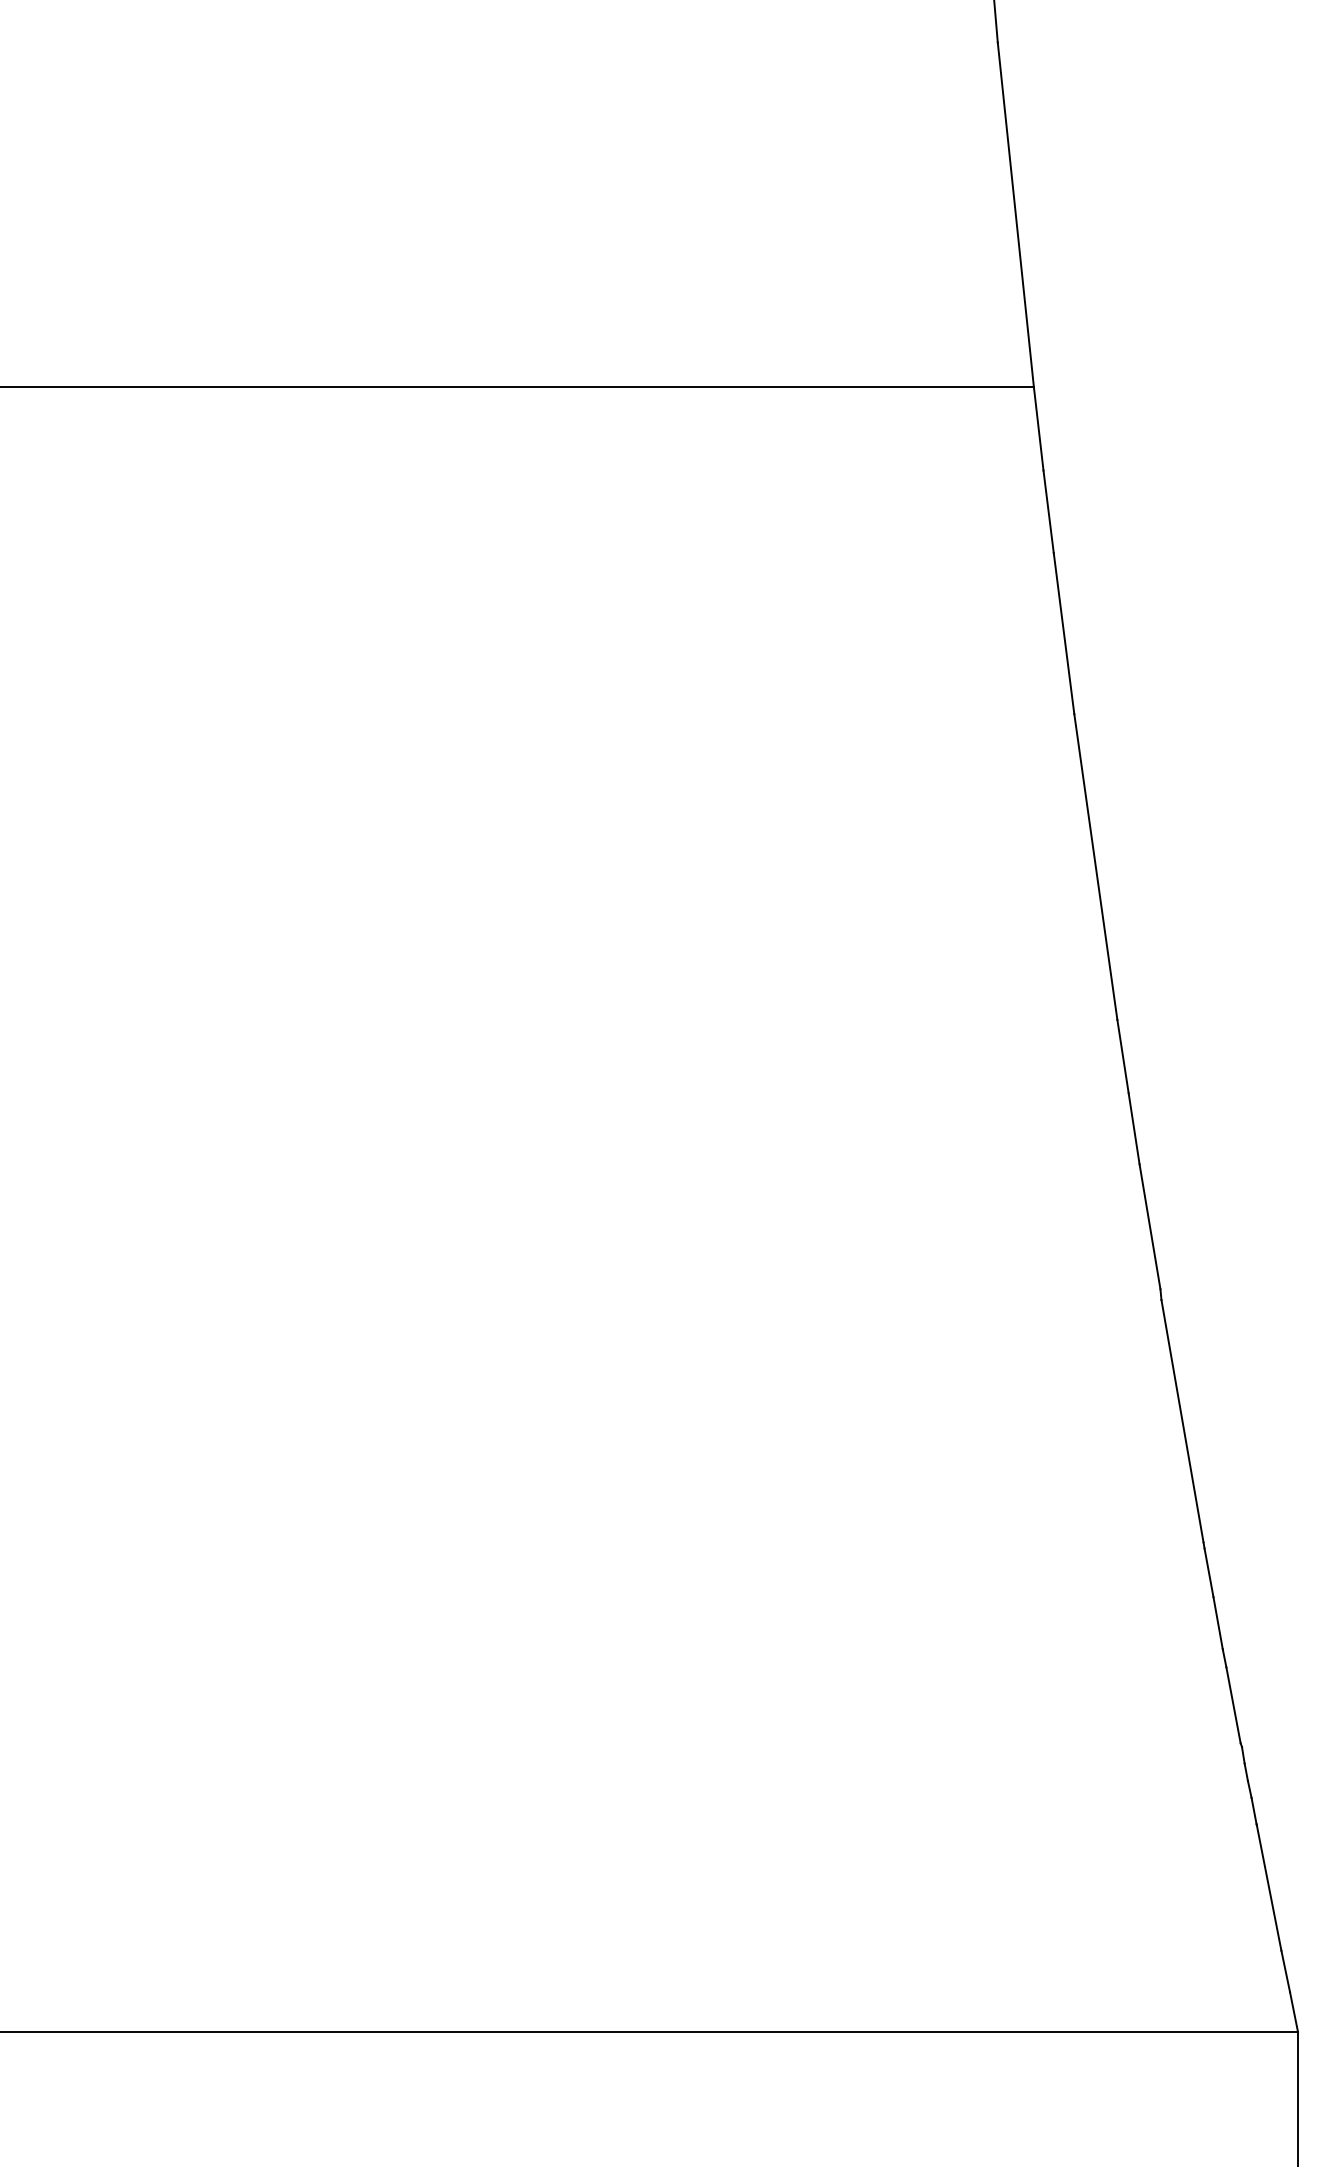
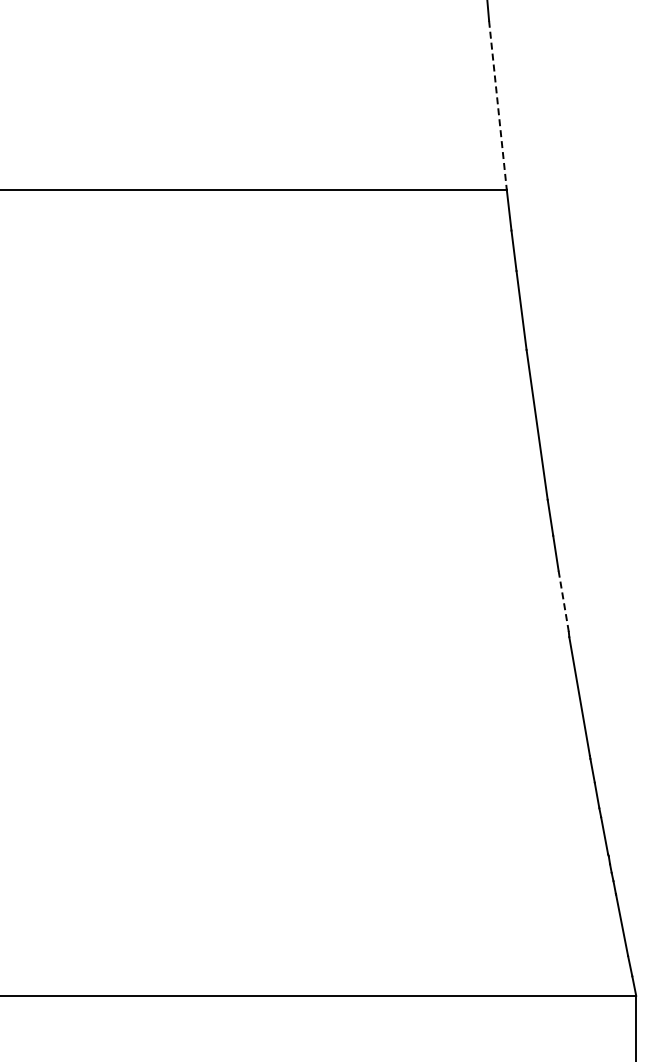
line: (1014, 215) -> (497, 105), solid -> dashed
line: (1149, 1225) -> (563, 600), solid -> dashed

